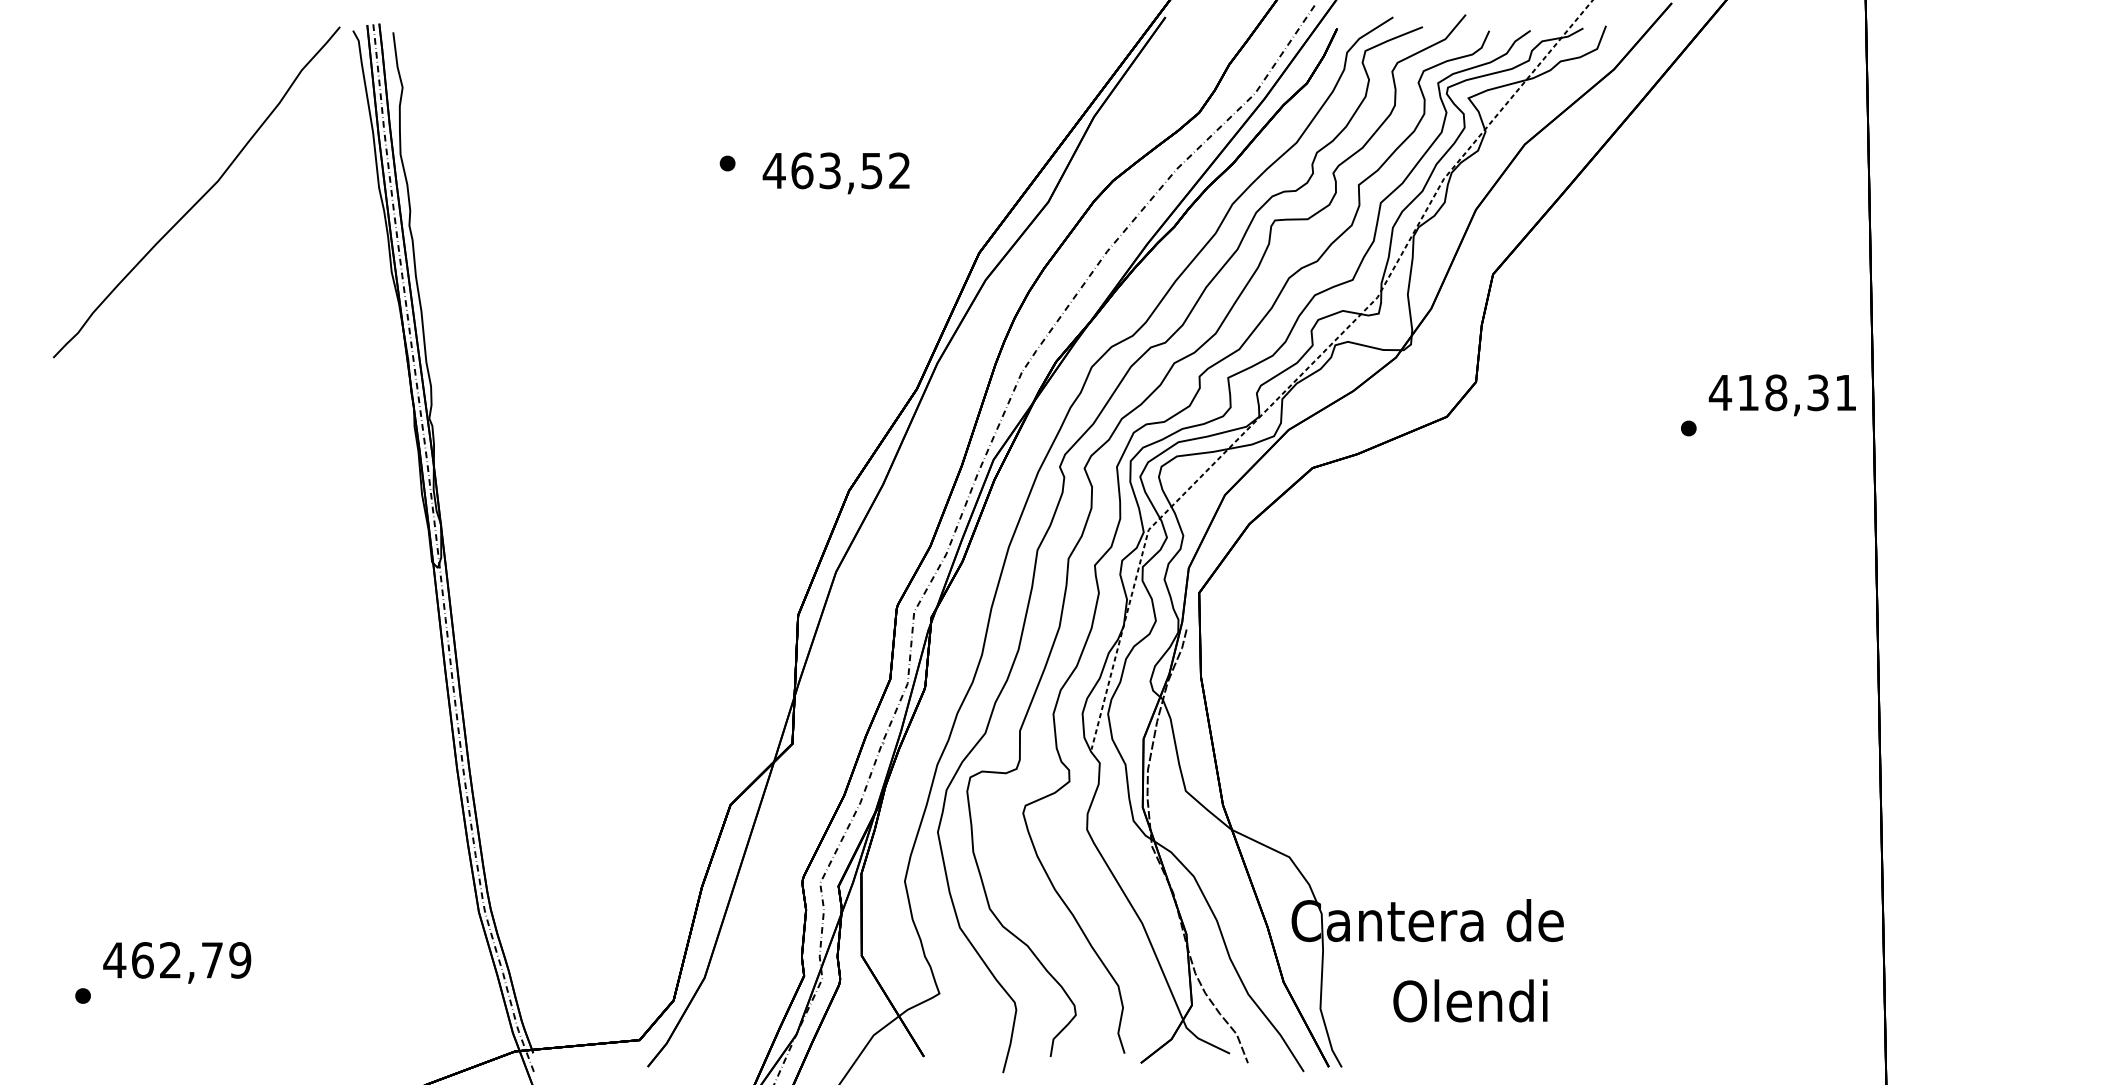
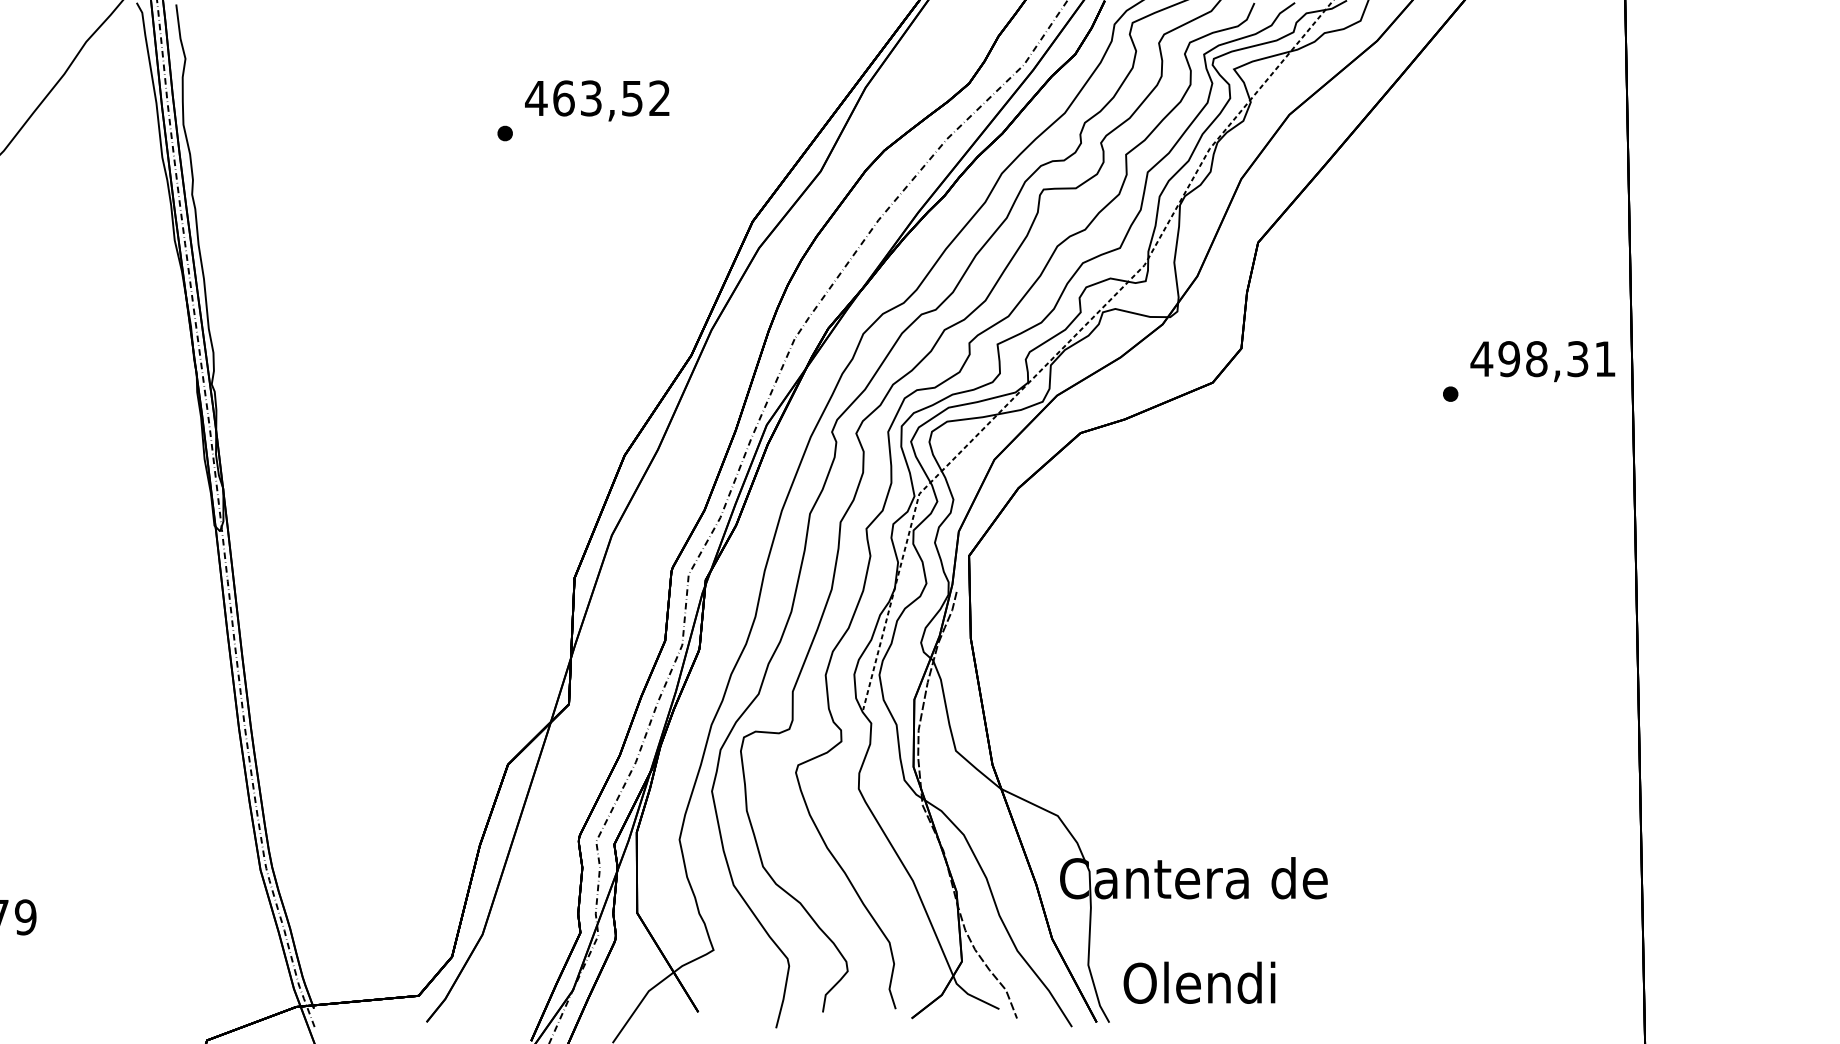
text: (835, 173) -> (596, 101), moved
text: (1748, 392) -> (1509, 358), 418,31 -> 498,31
text: (1470, 1000) -> (1199, 982), moved

